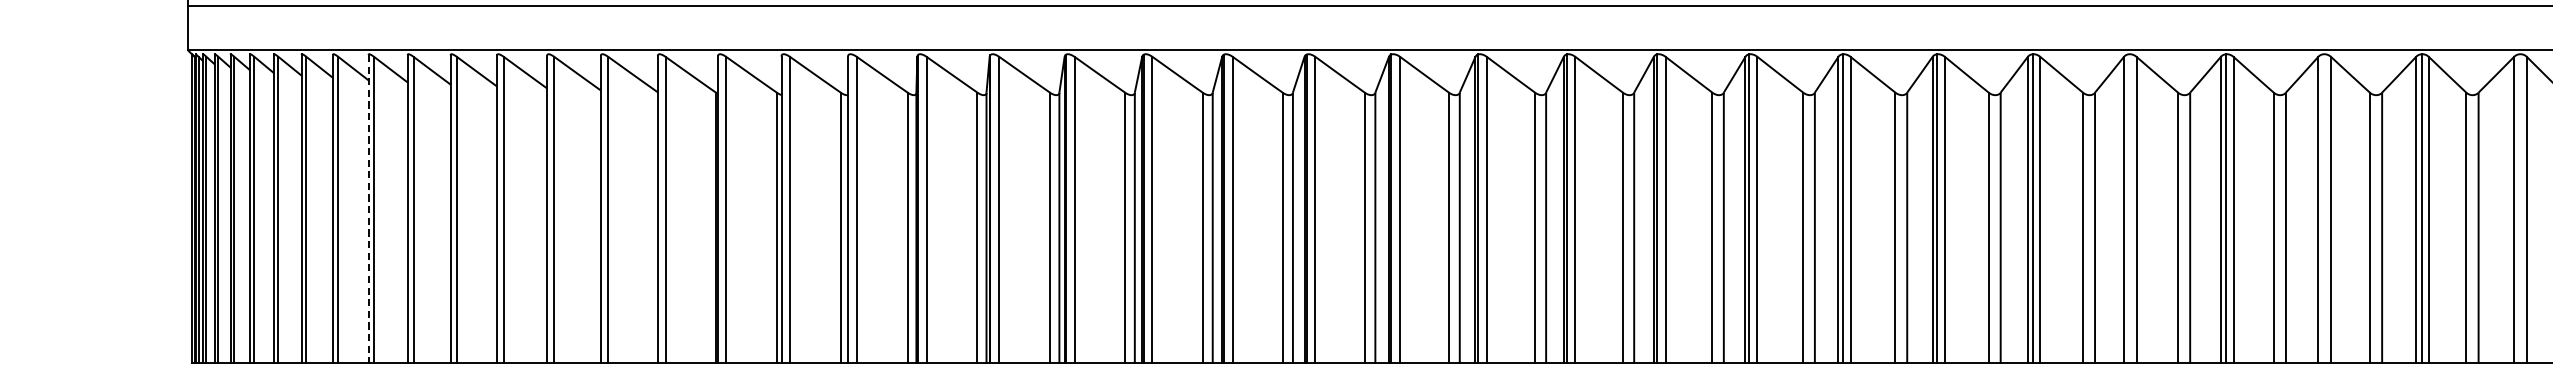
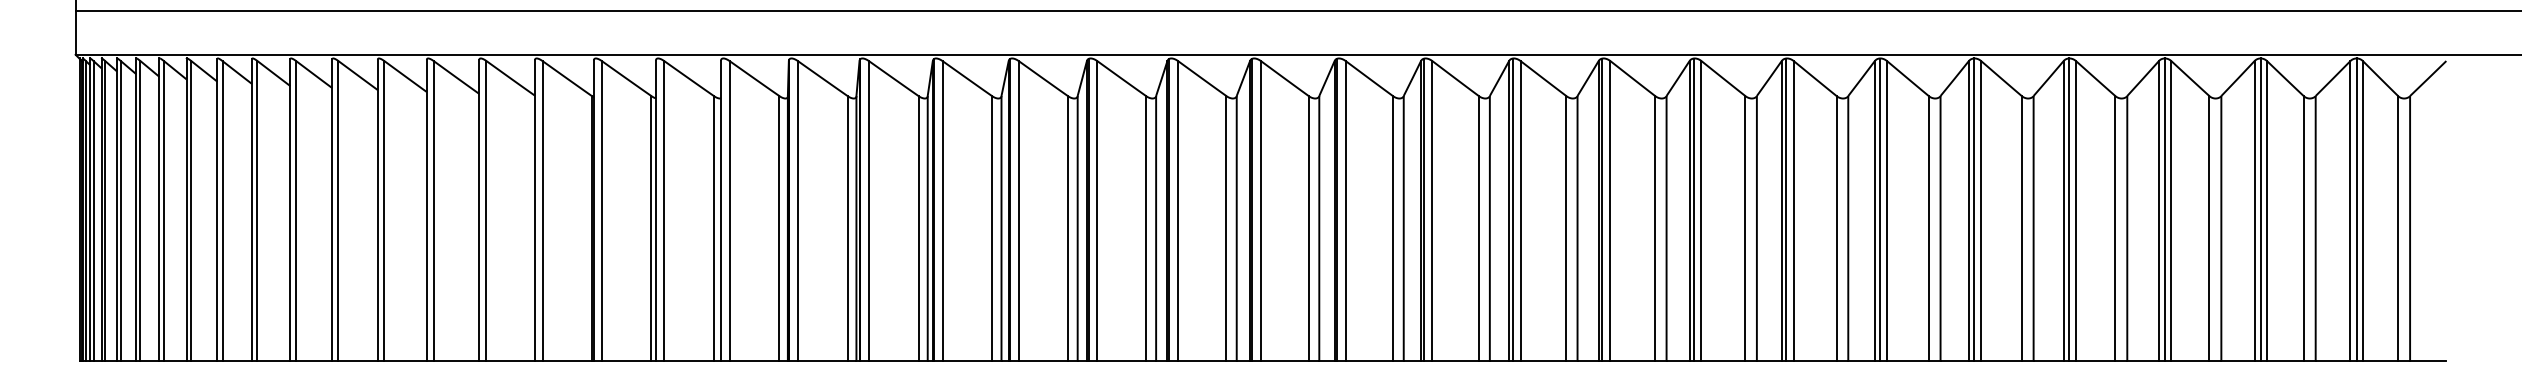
line: (2128, 208) -> (1973, 209), added
line: (2324, 208) -> (2164, 209), added
line: (2520, 208) -> (2356, 209), added
line: (368, 209) -> (252, 210), dashed -> solid

